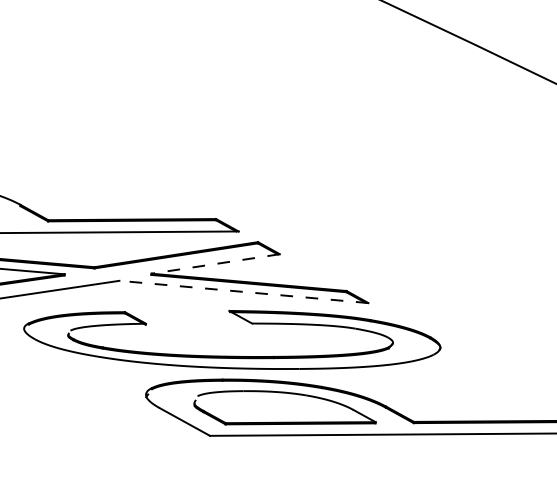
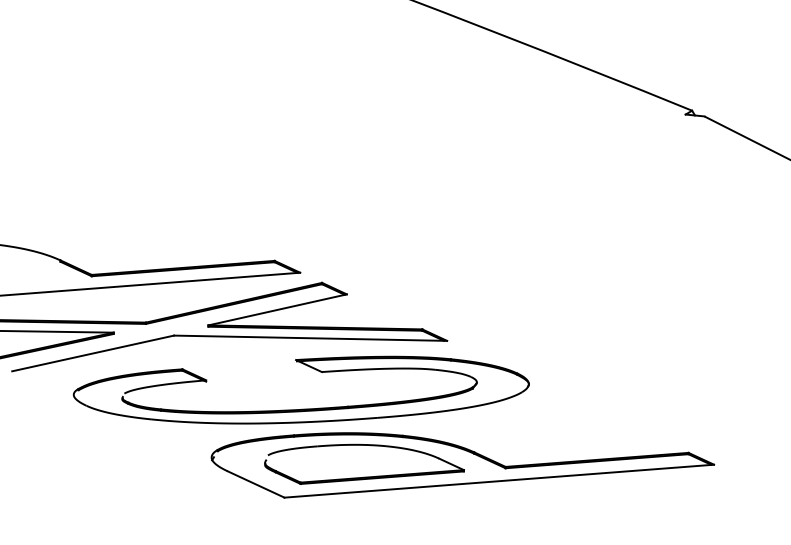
line: (215, 263) -> (277, 309), dashed -> solid
line: (243, 292) -> (310, 338), dashed -> solid

